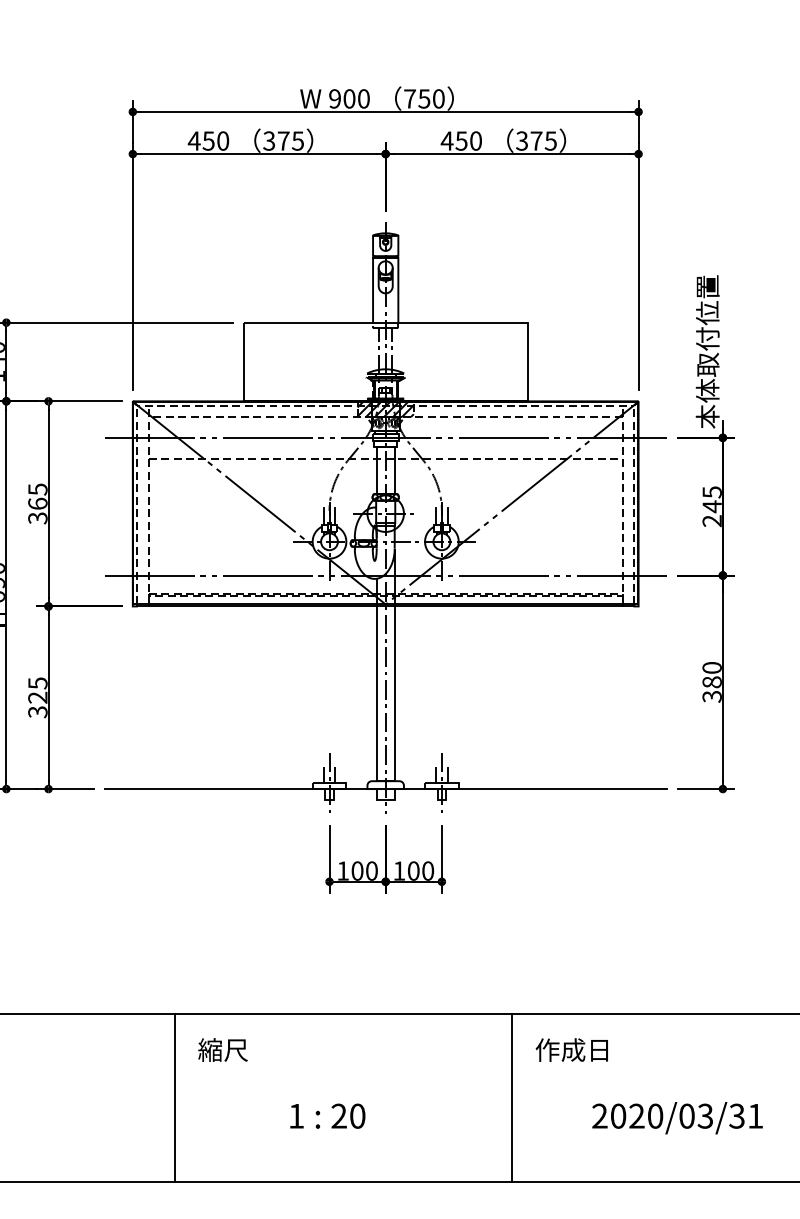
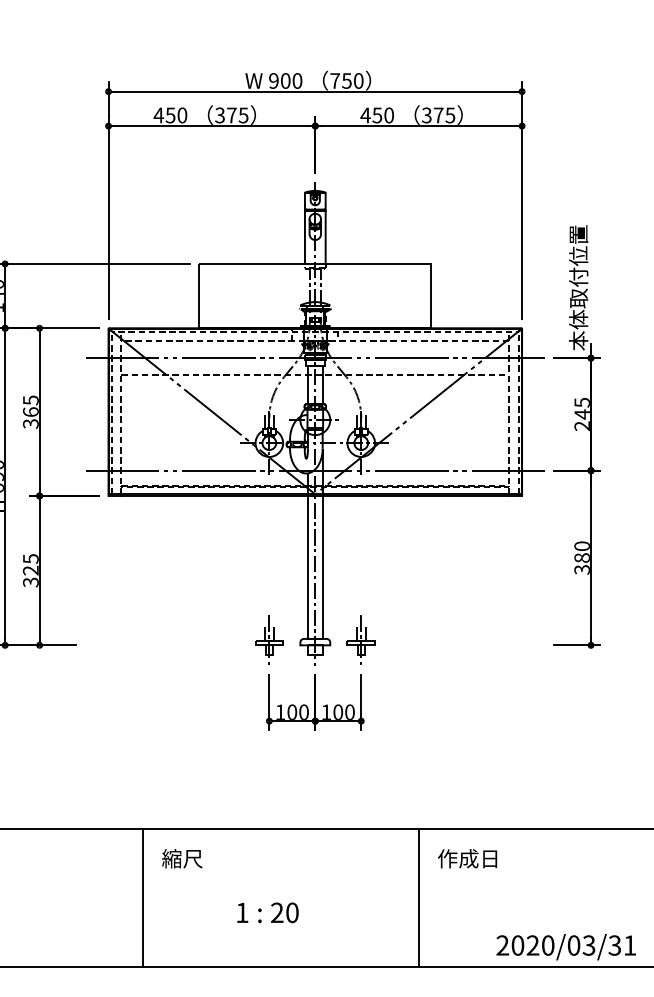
hatch: (385, 409) -> (315, 334), removed
line: (385, 789) -> (315, 645), removed
text: (677, 1118) -> (566, 947), moved

